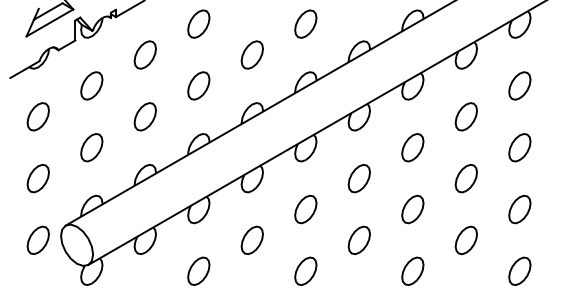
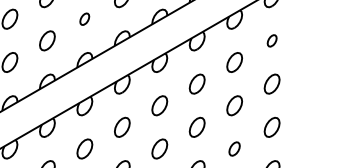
part: (251, 54) -> (84, 18), size x0.6
part: (519, 85) -> (271, 40), size x0.6
part: (465, 240) -> (234, 149), size x0.7

